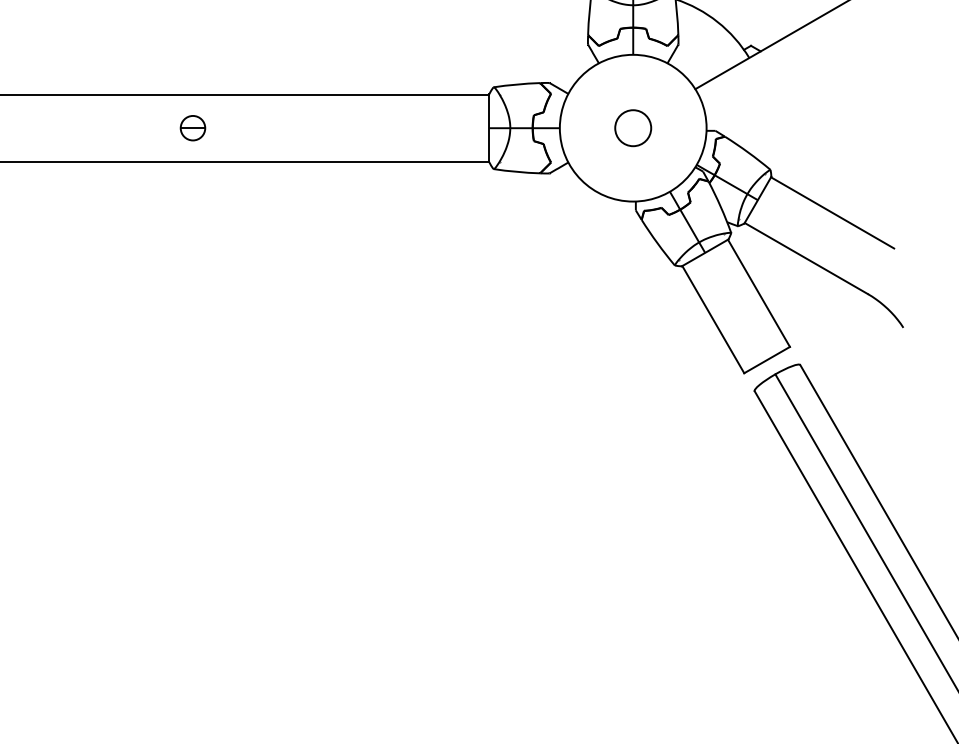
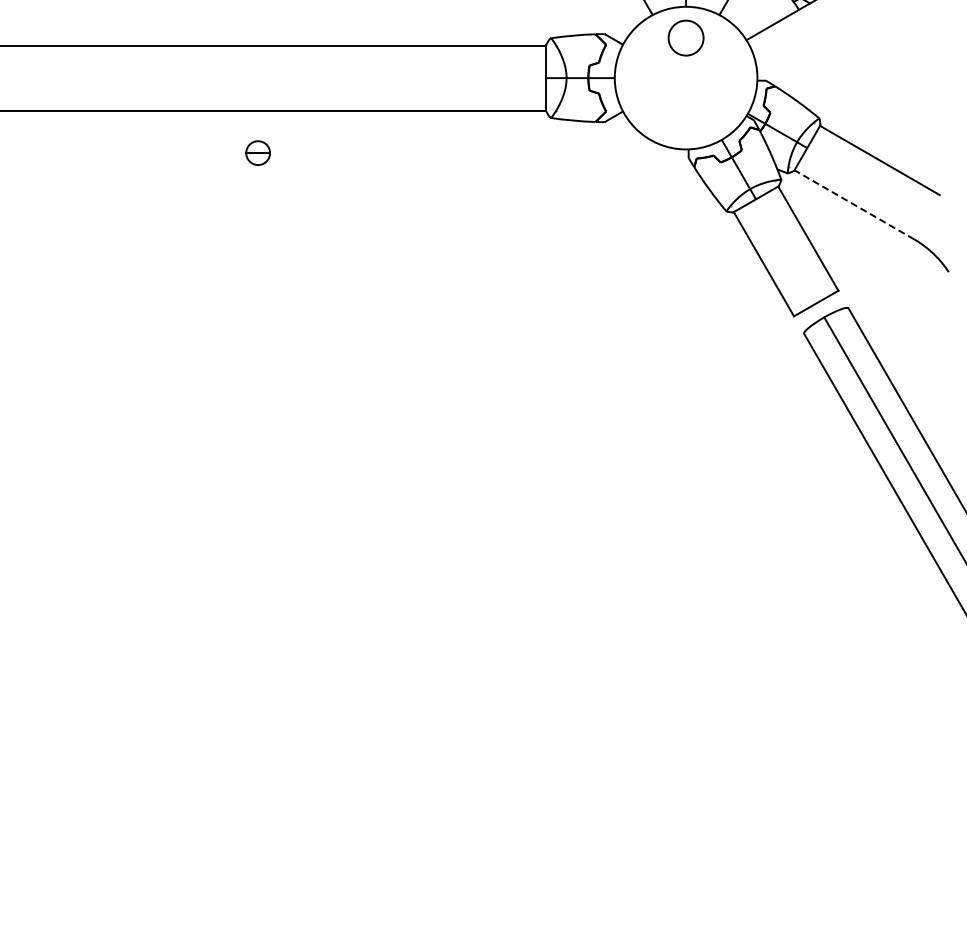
part: (192, 127) -> (257, 152), moved
circle: (632, 127) -> (685, 37), moved
line: (805, 258) -> (853, 204), solid -> dashed

